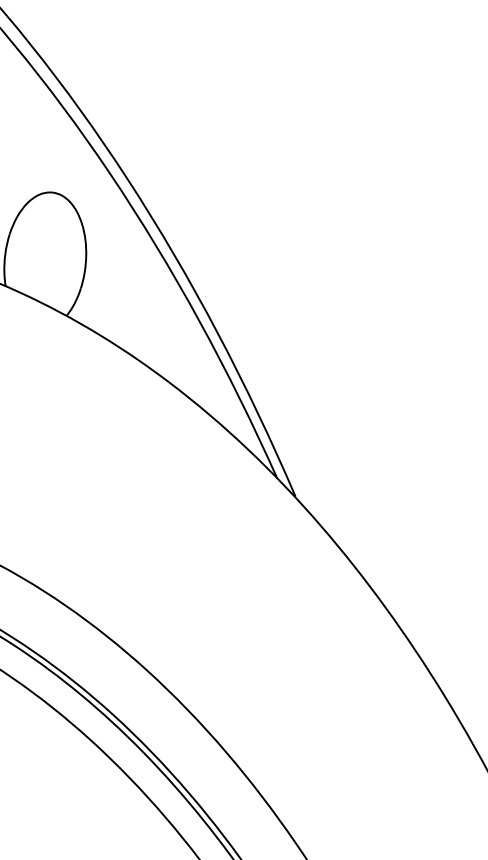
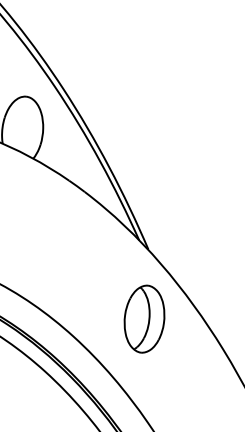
part: (287, 633) -> (144, 318), added

